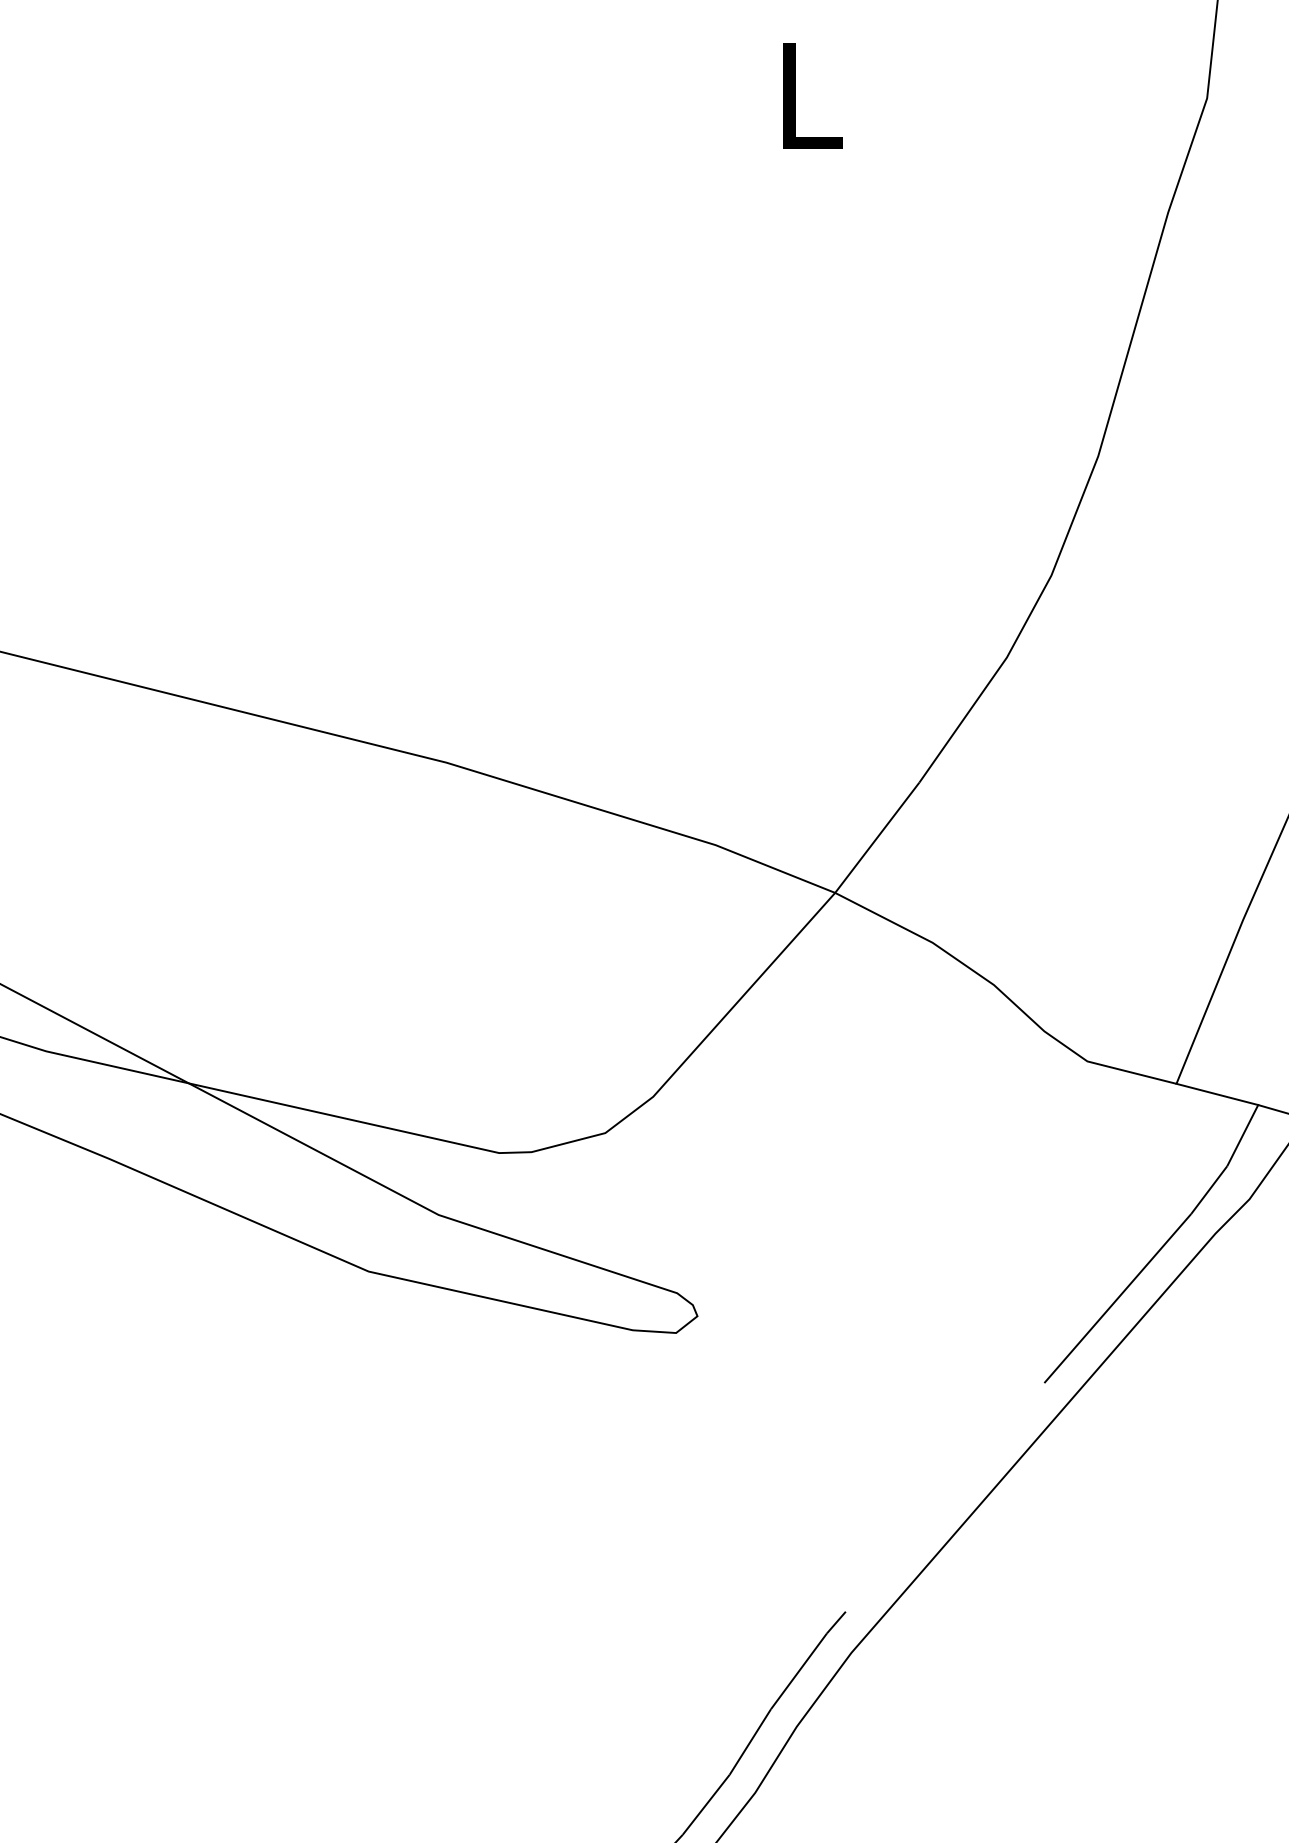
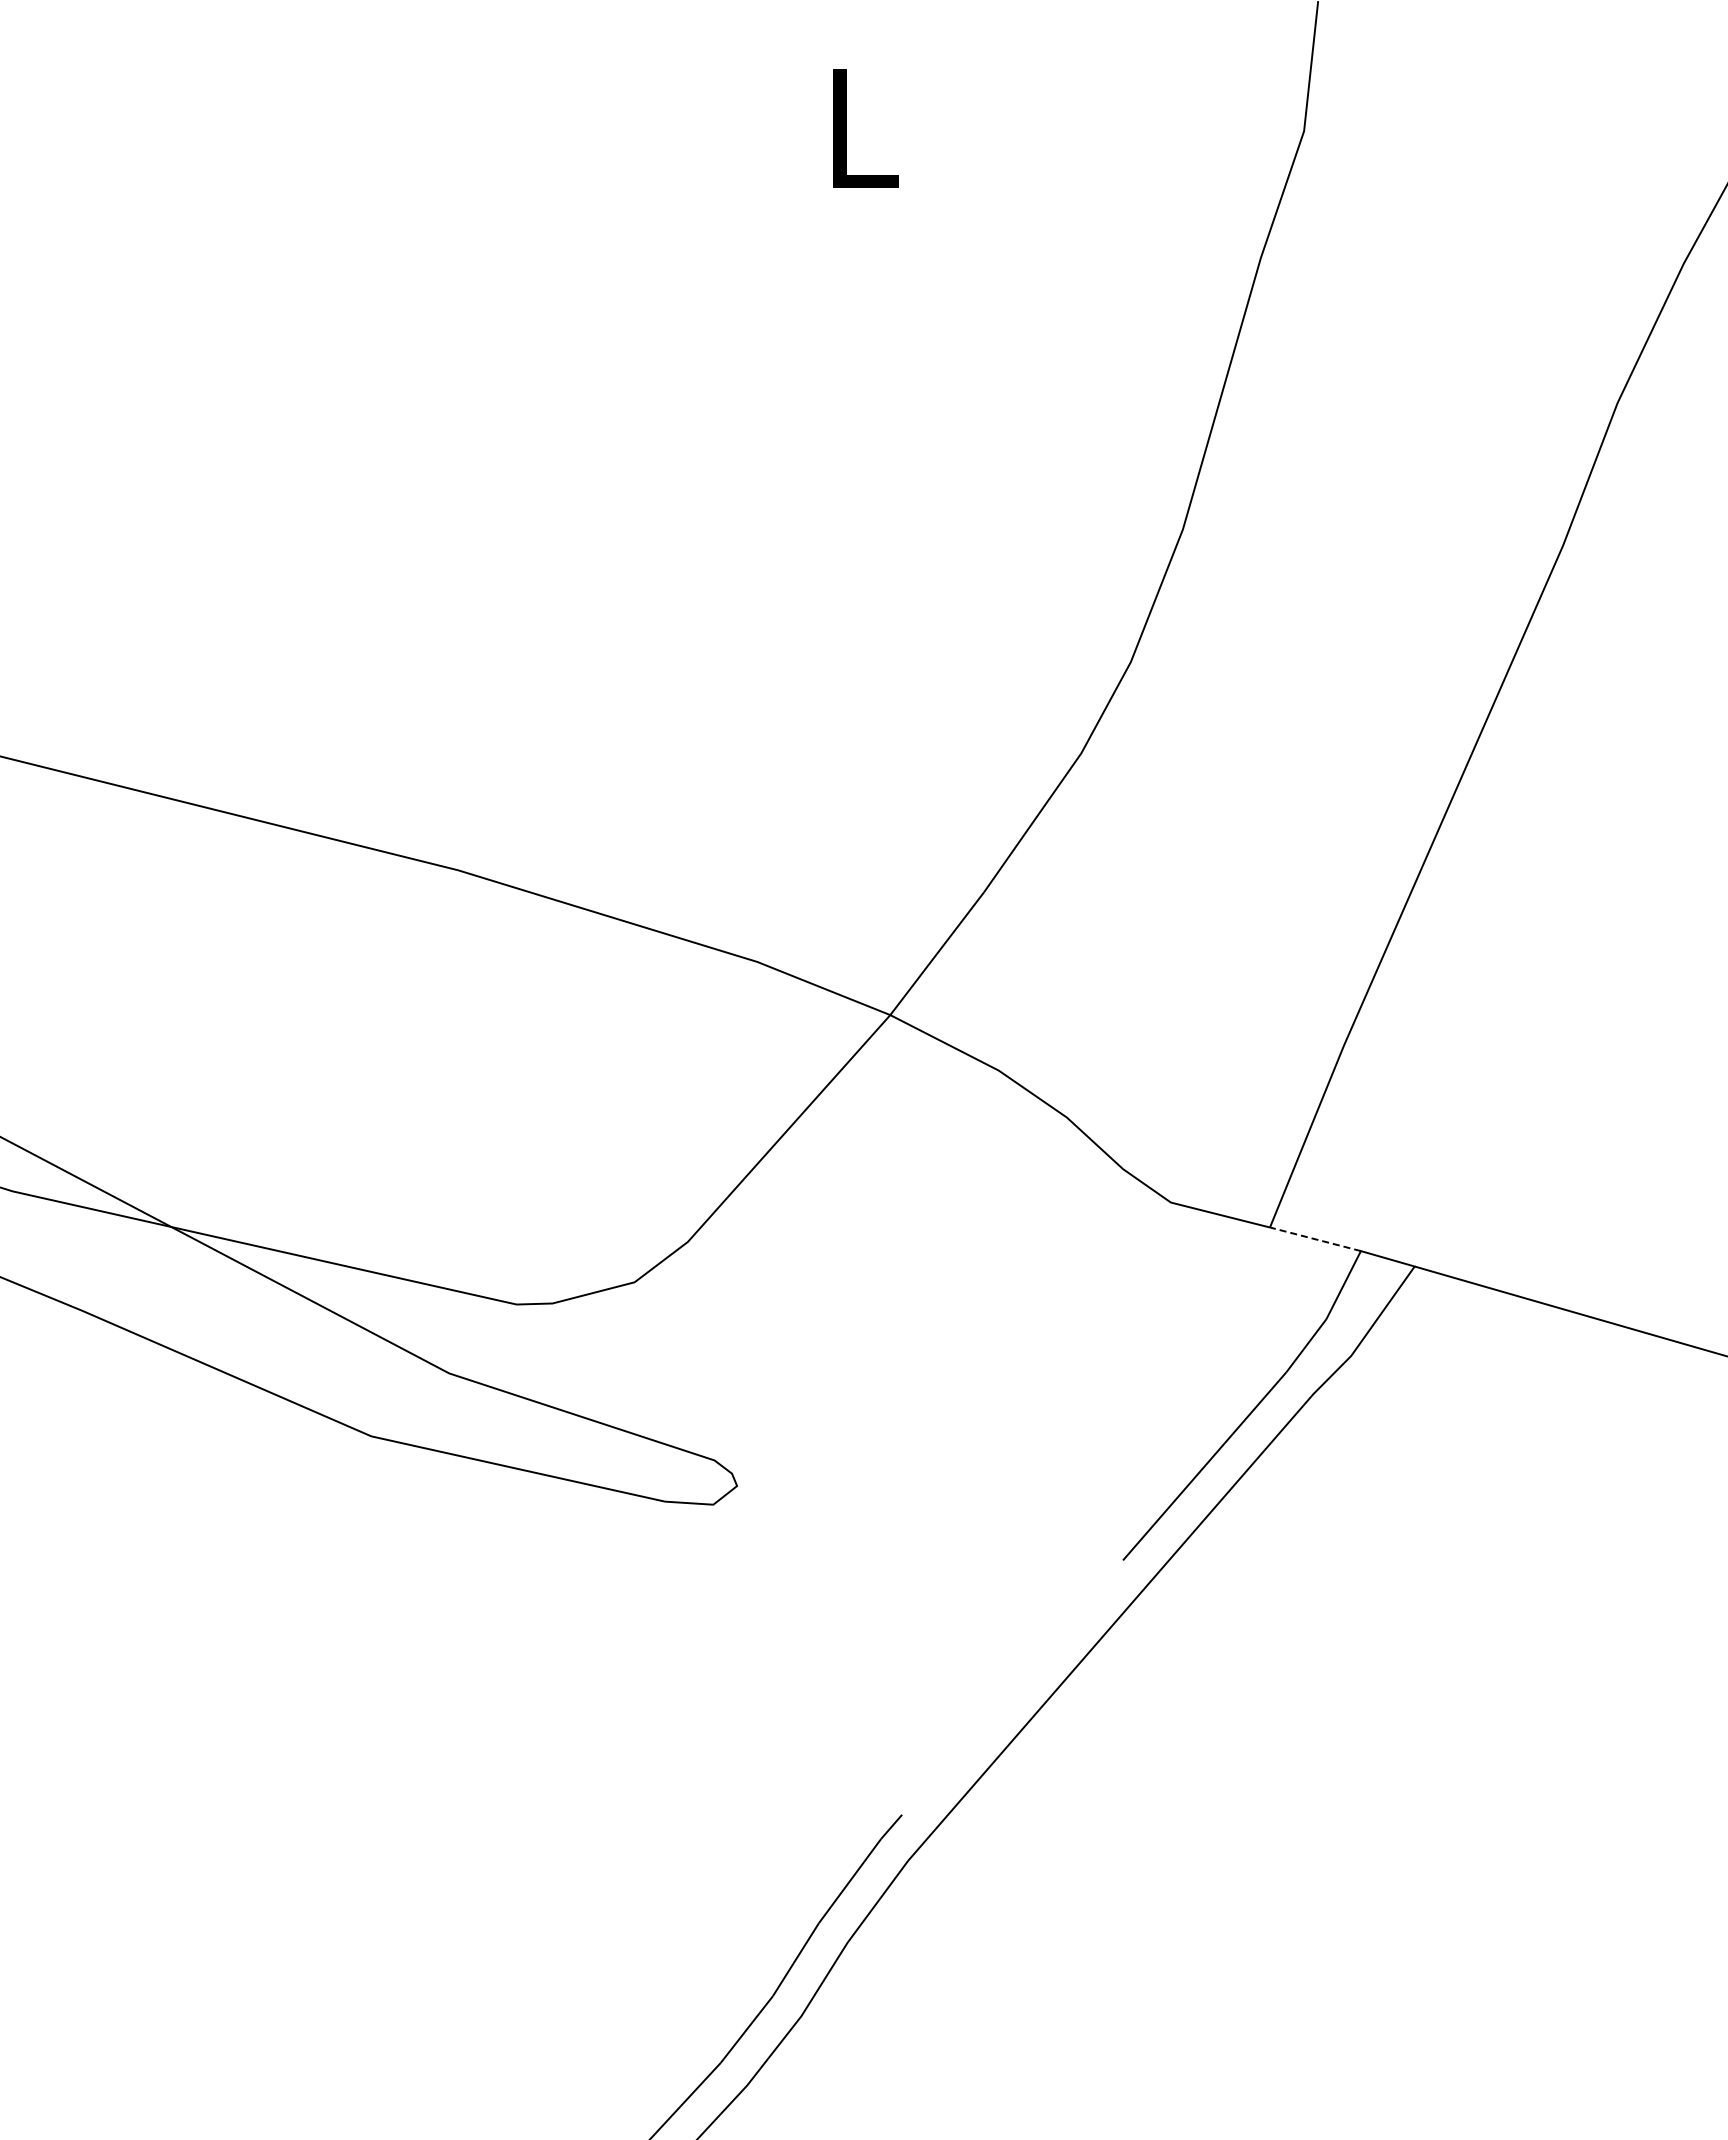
line: (1217, 1094) -> (1315, 1239), solid -> dashed

